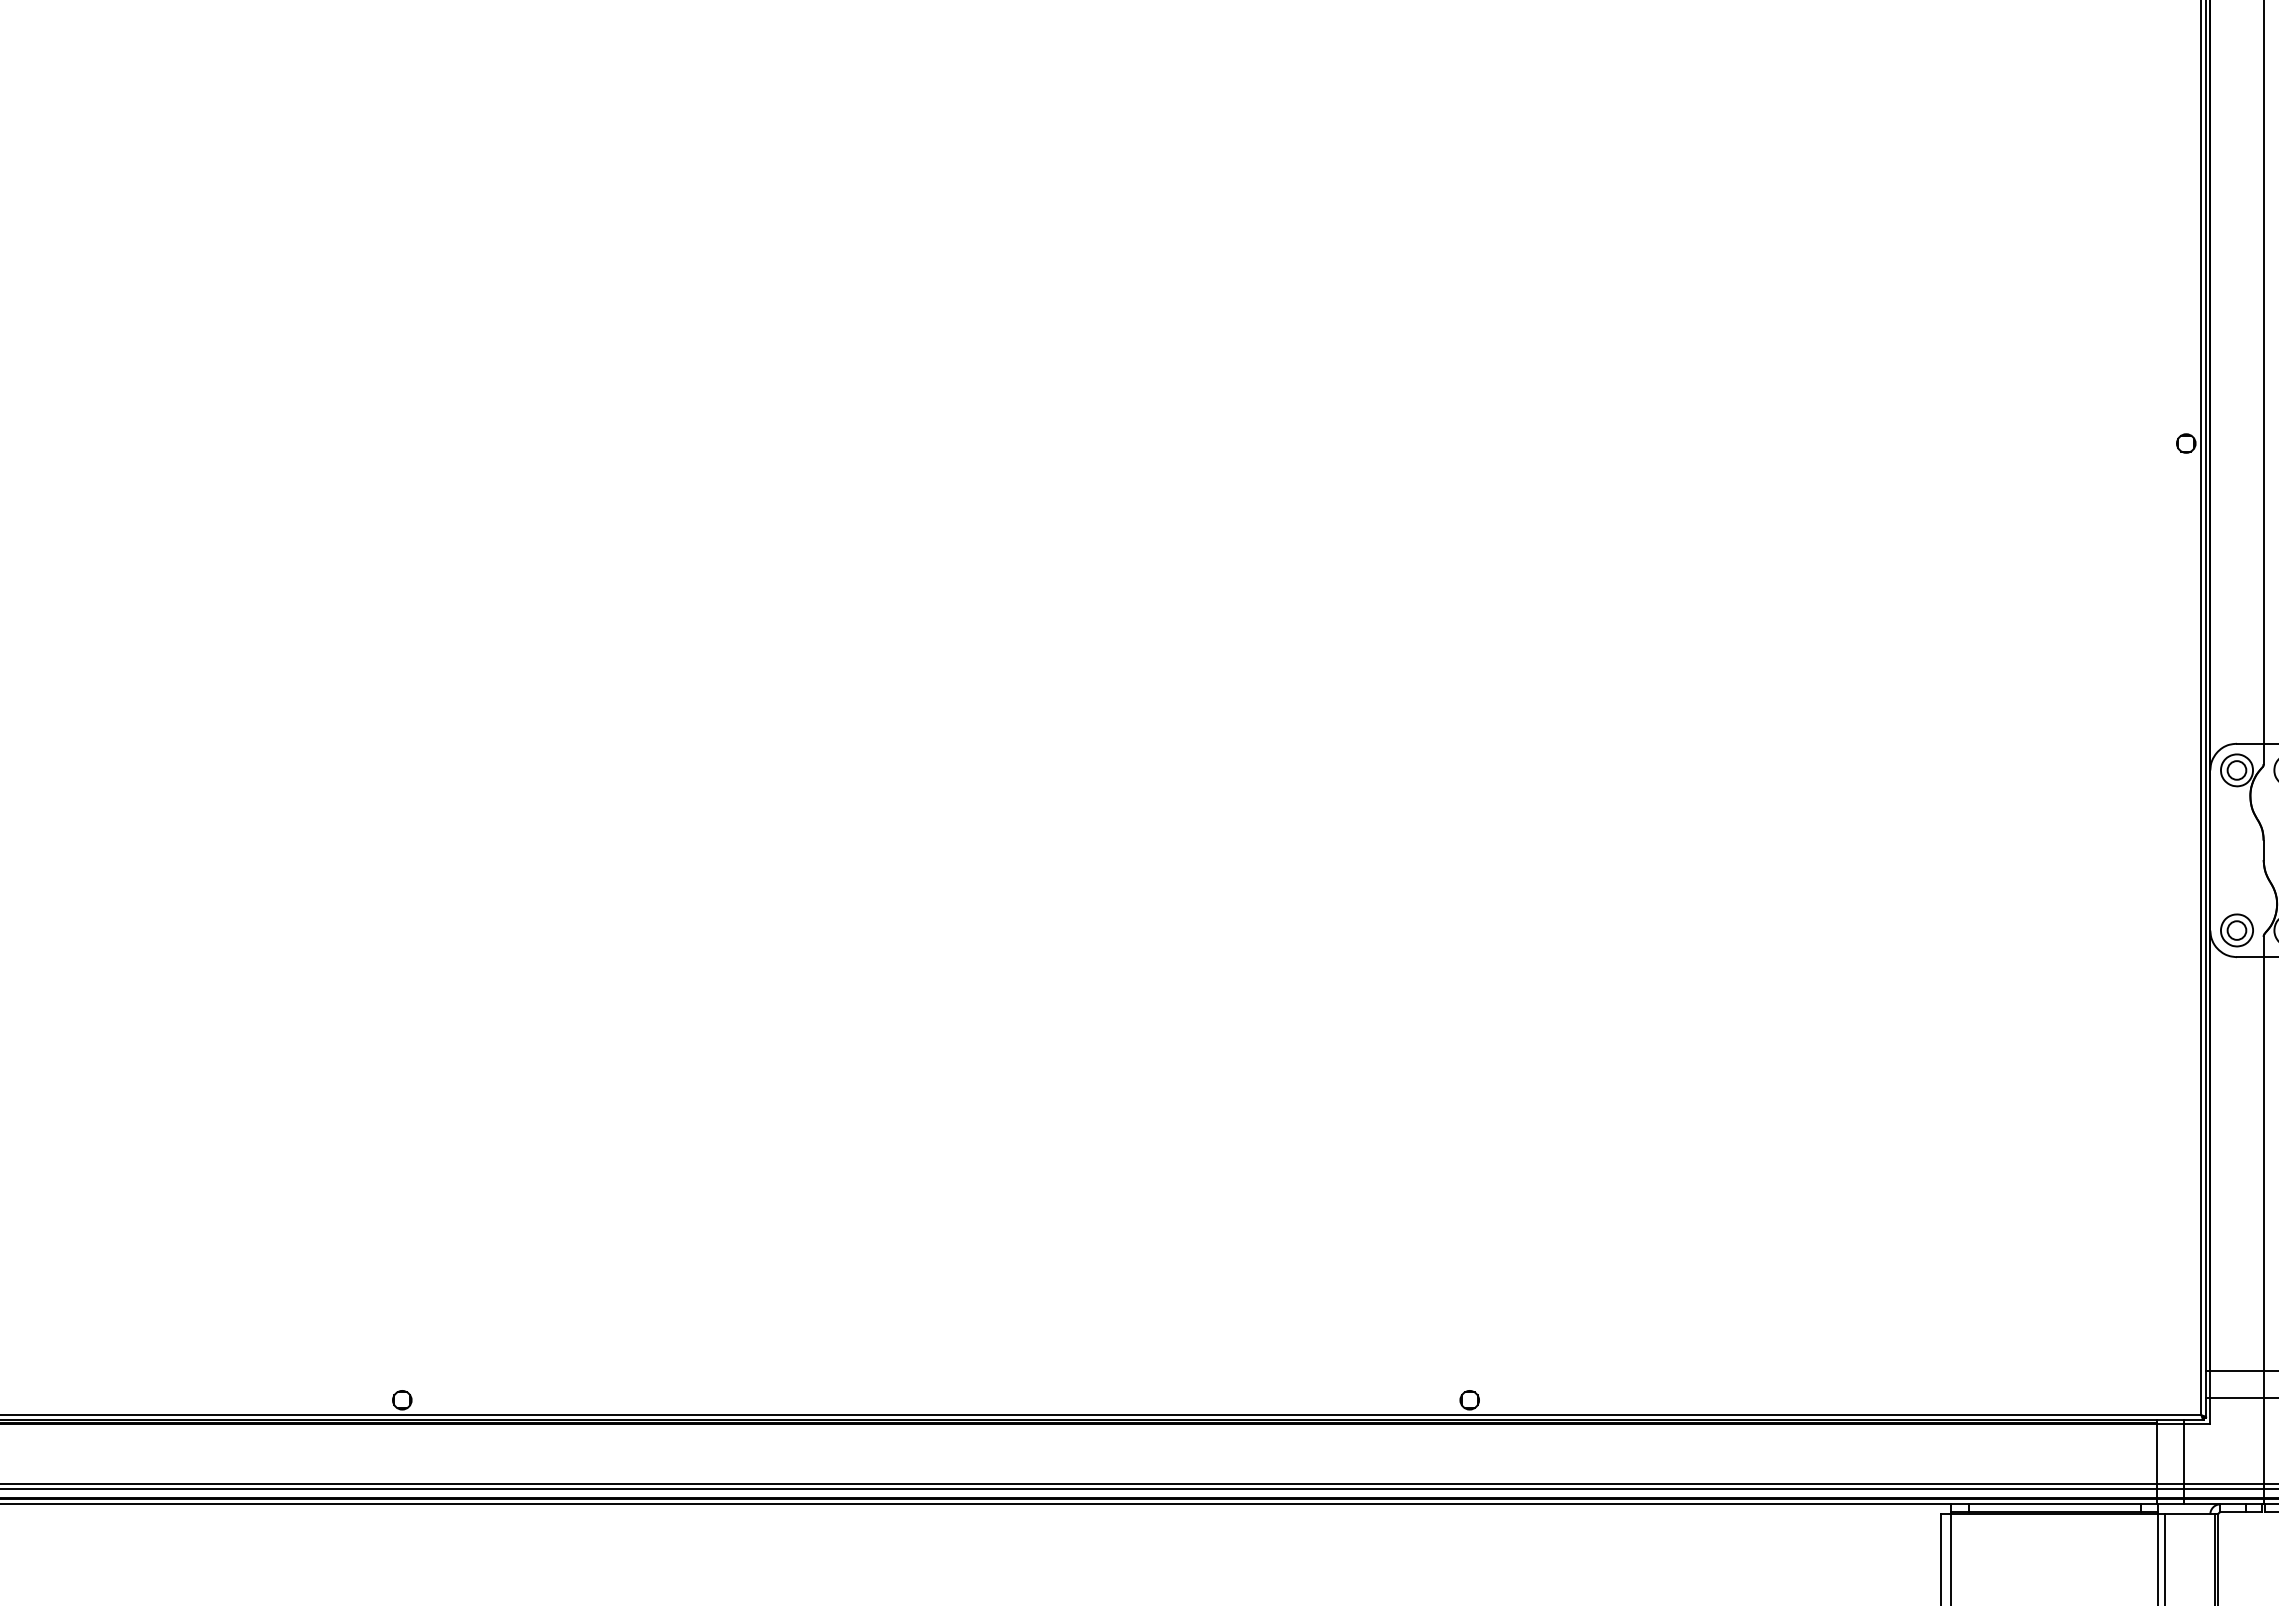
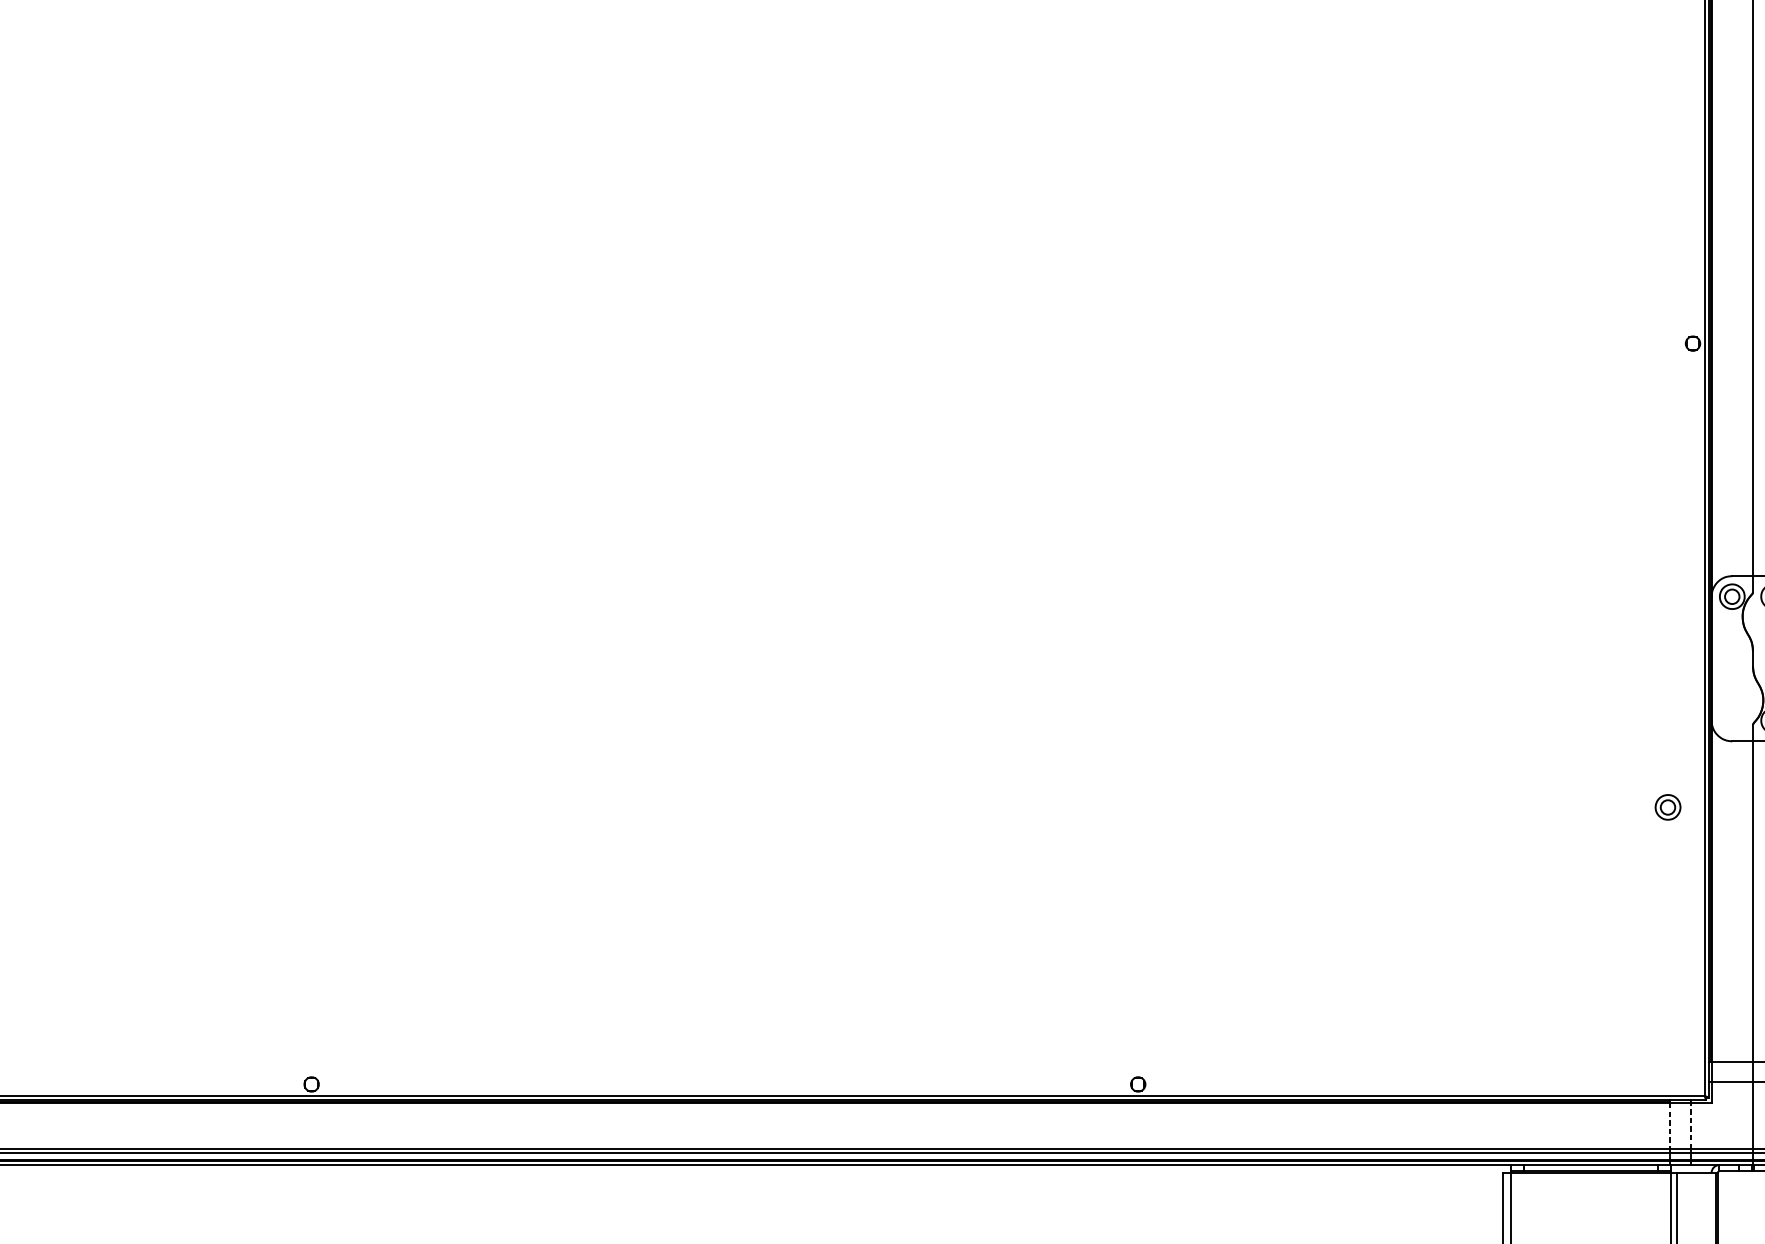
part: (2236, 930) -> (1667, 807), moved
line: (2156, 1453) -> (1669, 1125), solid -> dashed
line: (2183, 1453) -> (1690, 1125), solid -> dashed

